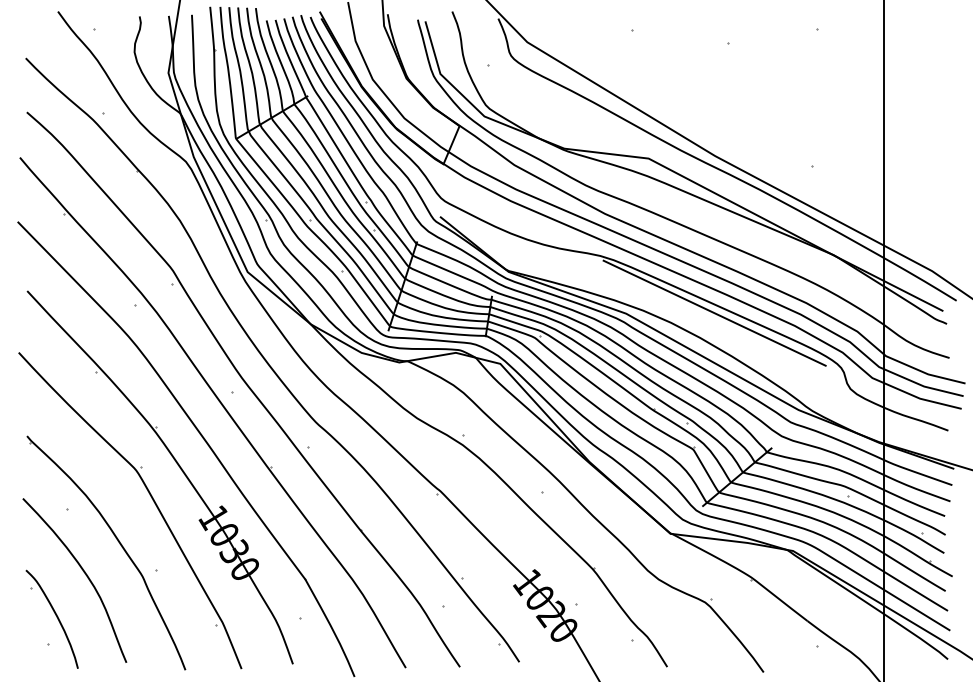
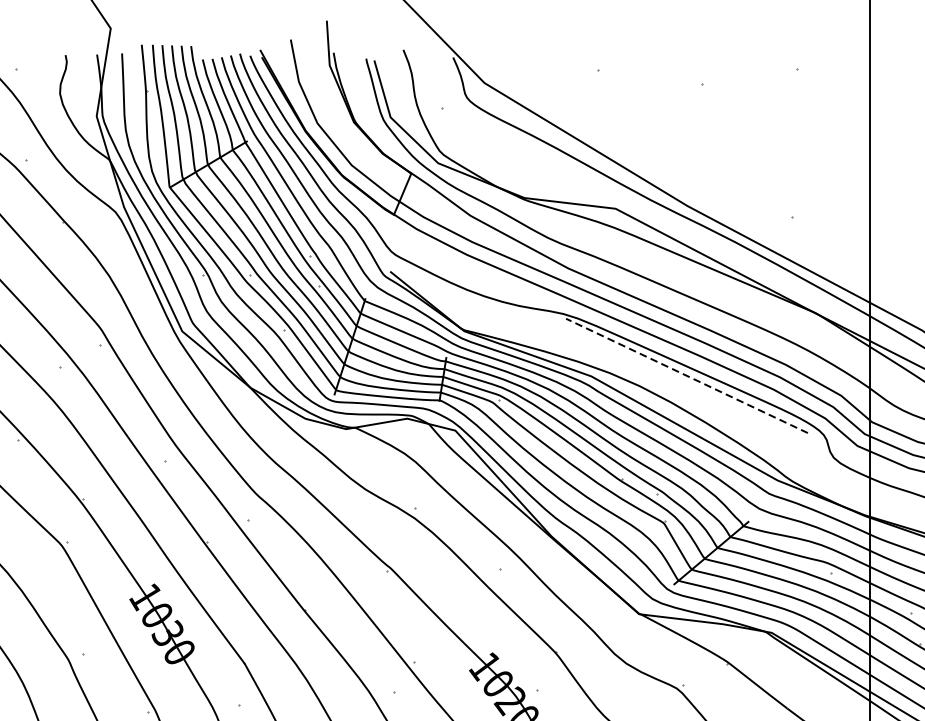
line: (714, 313) -> (686, 376), solid -> dashed

